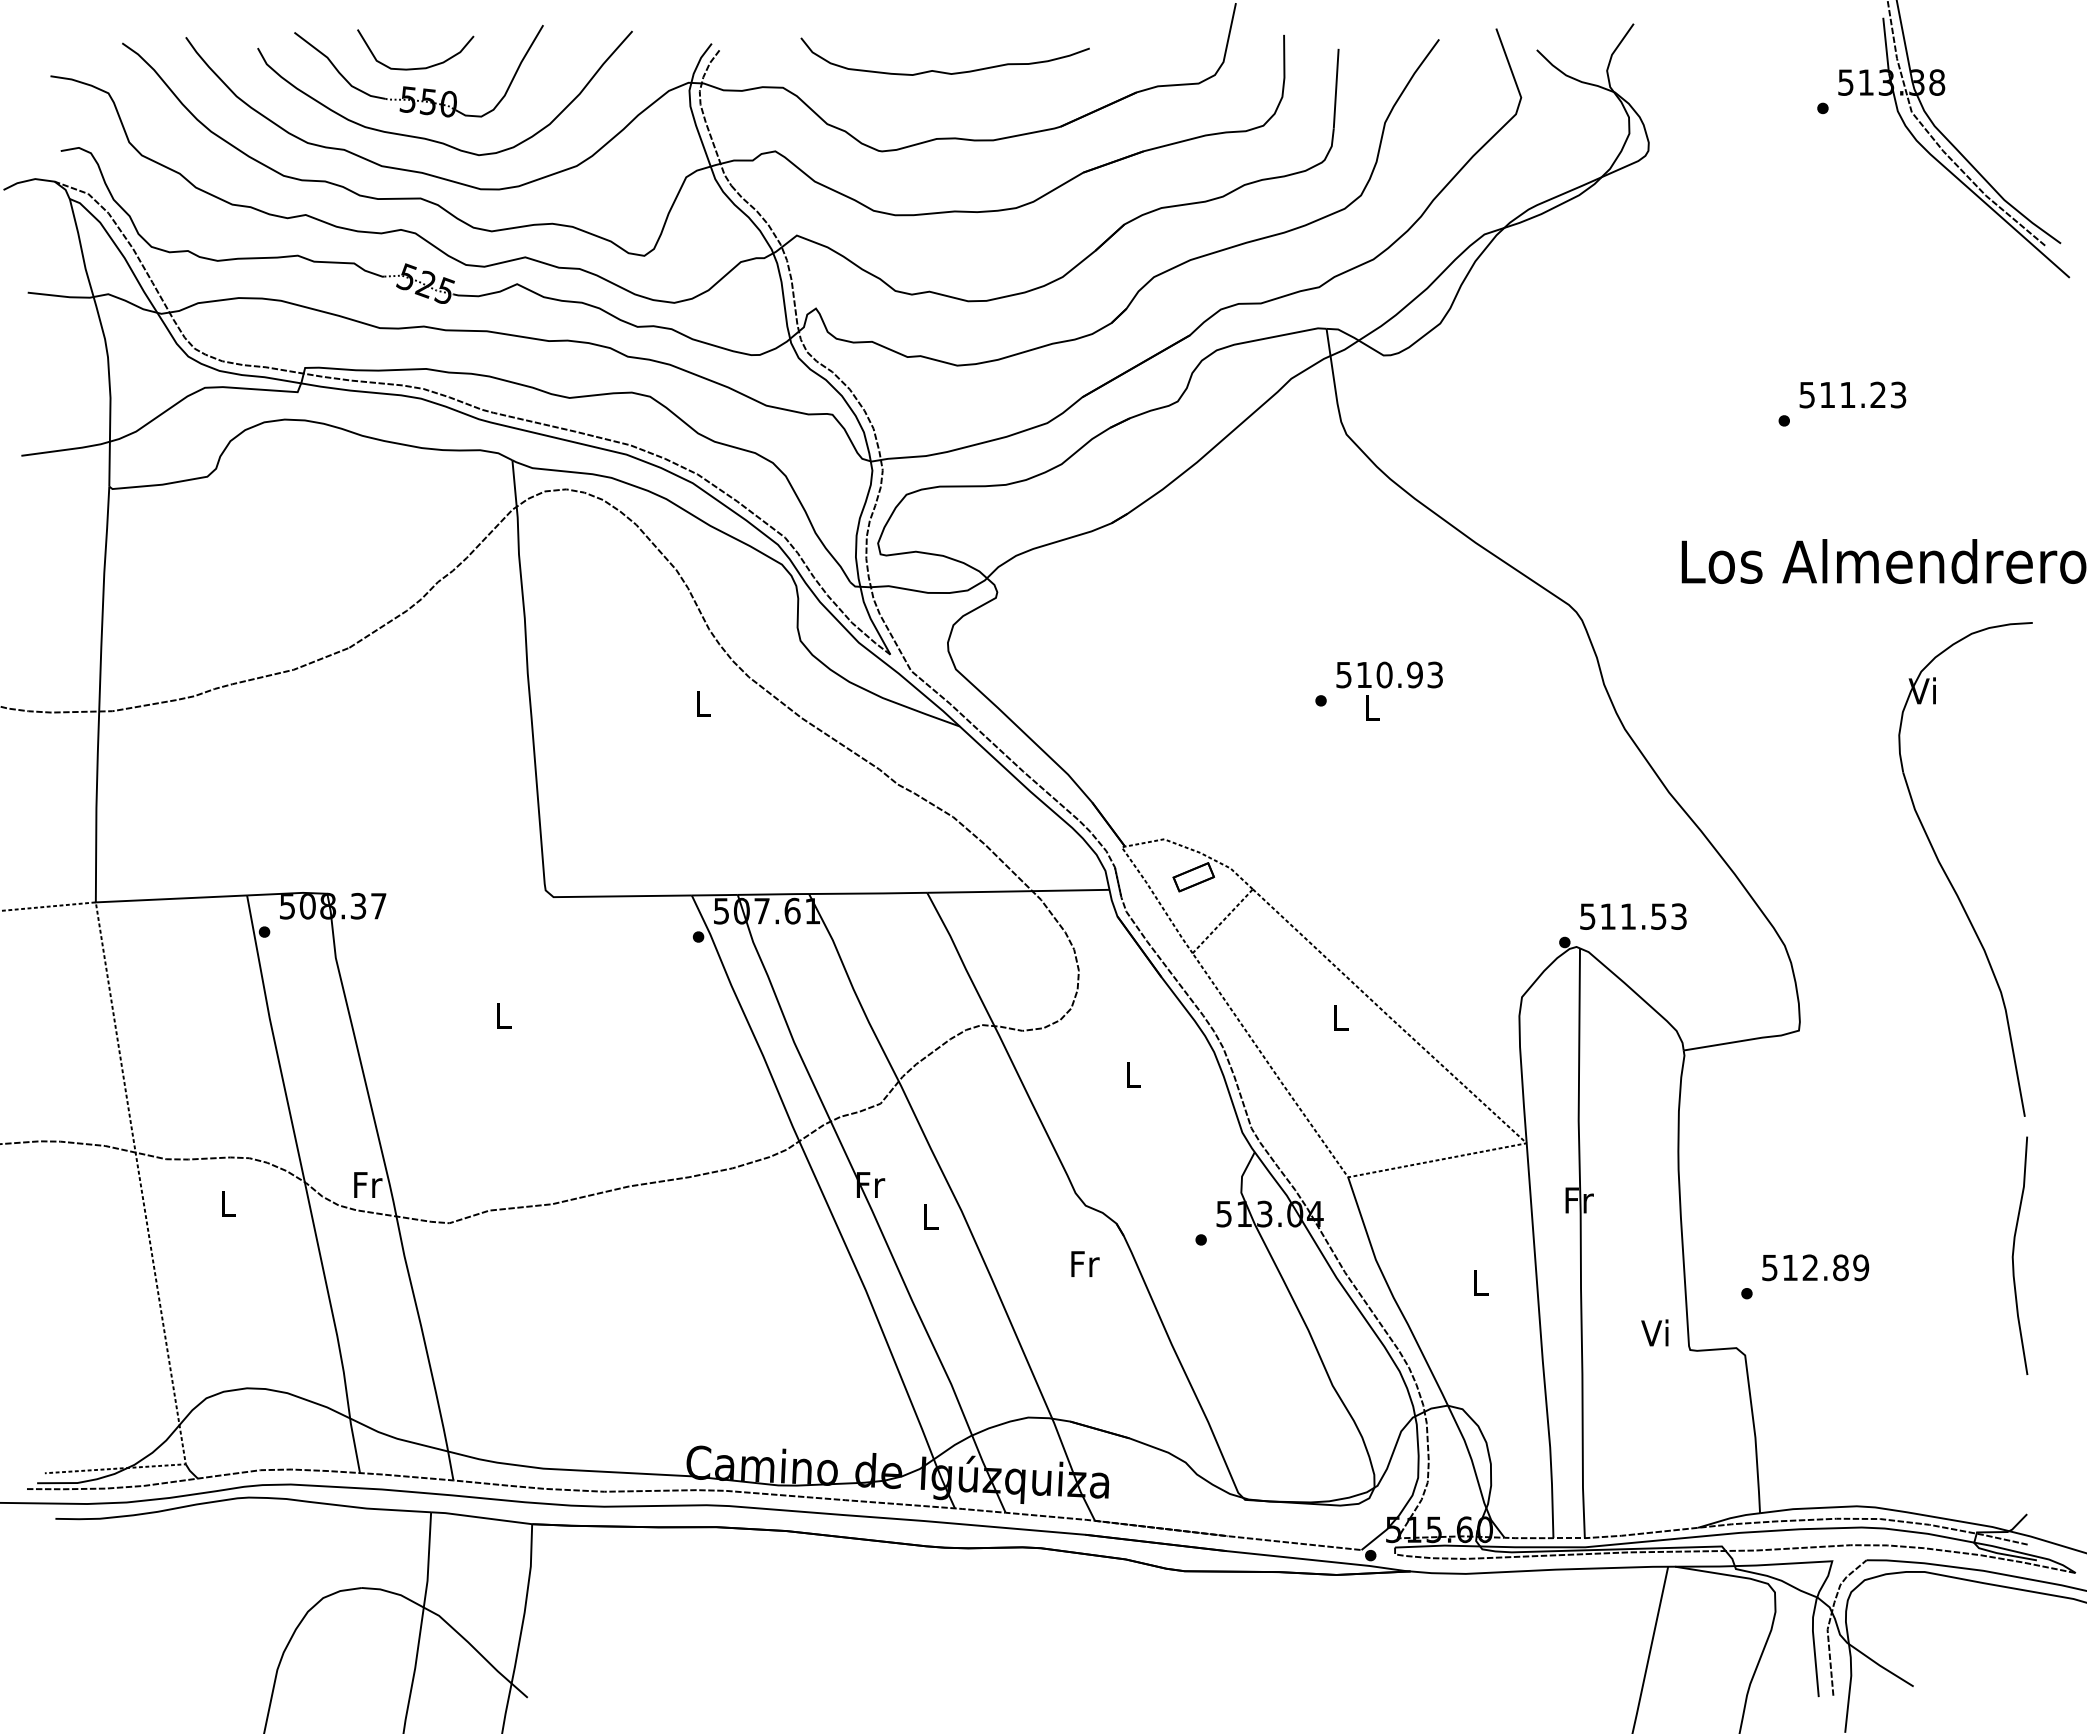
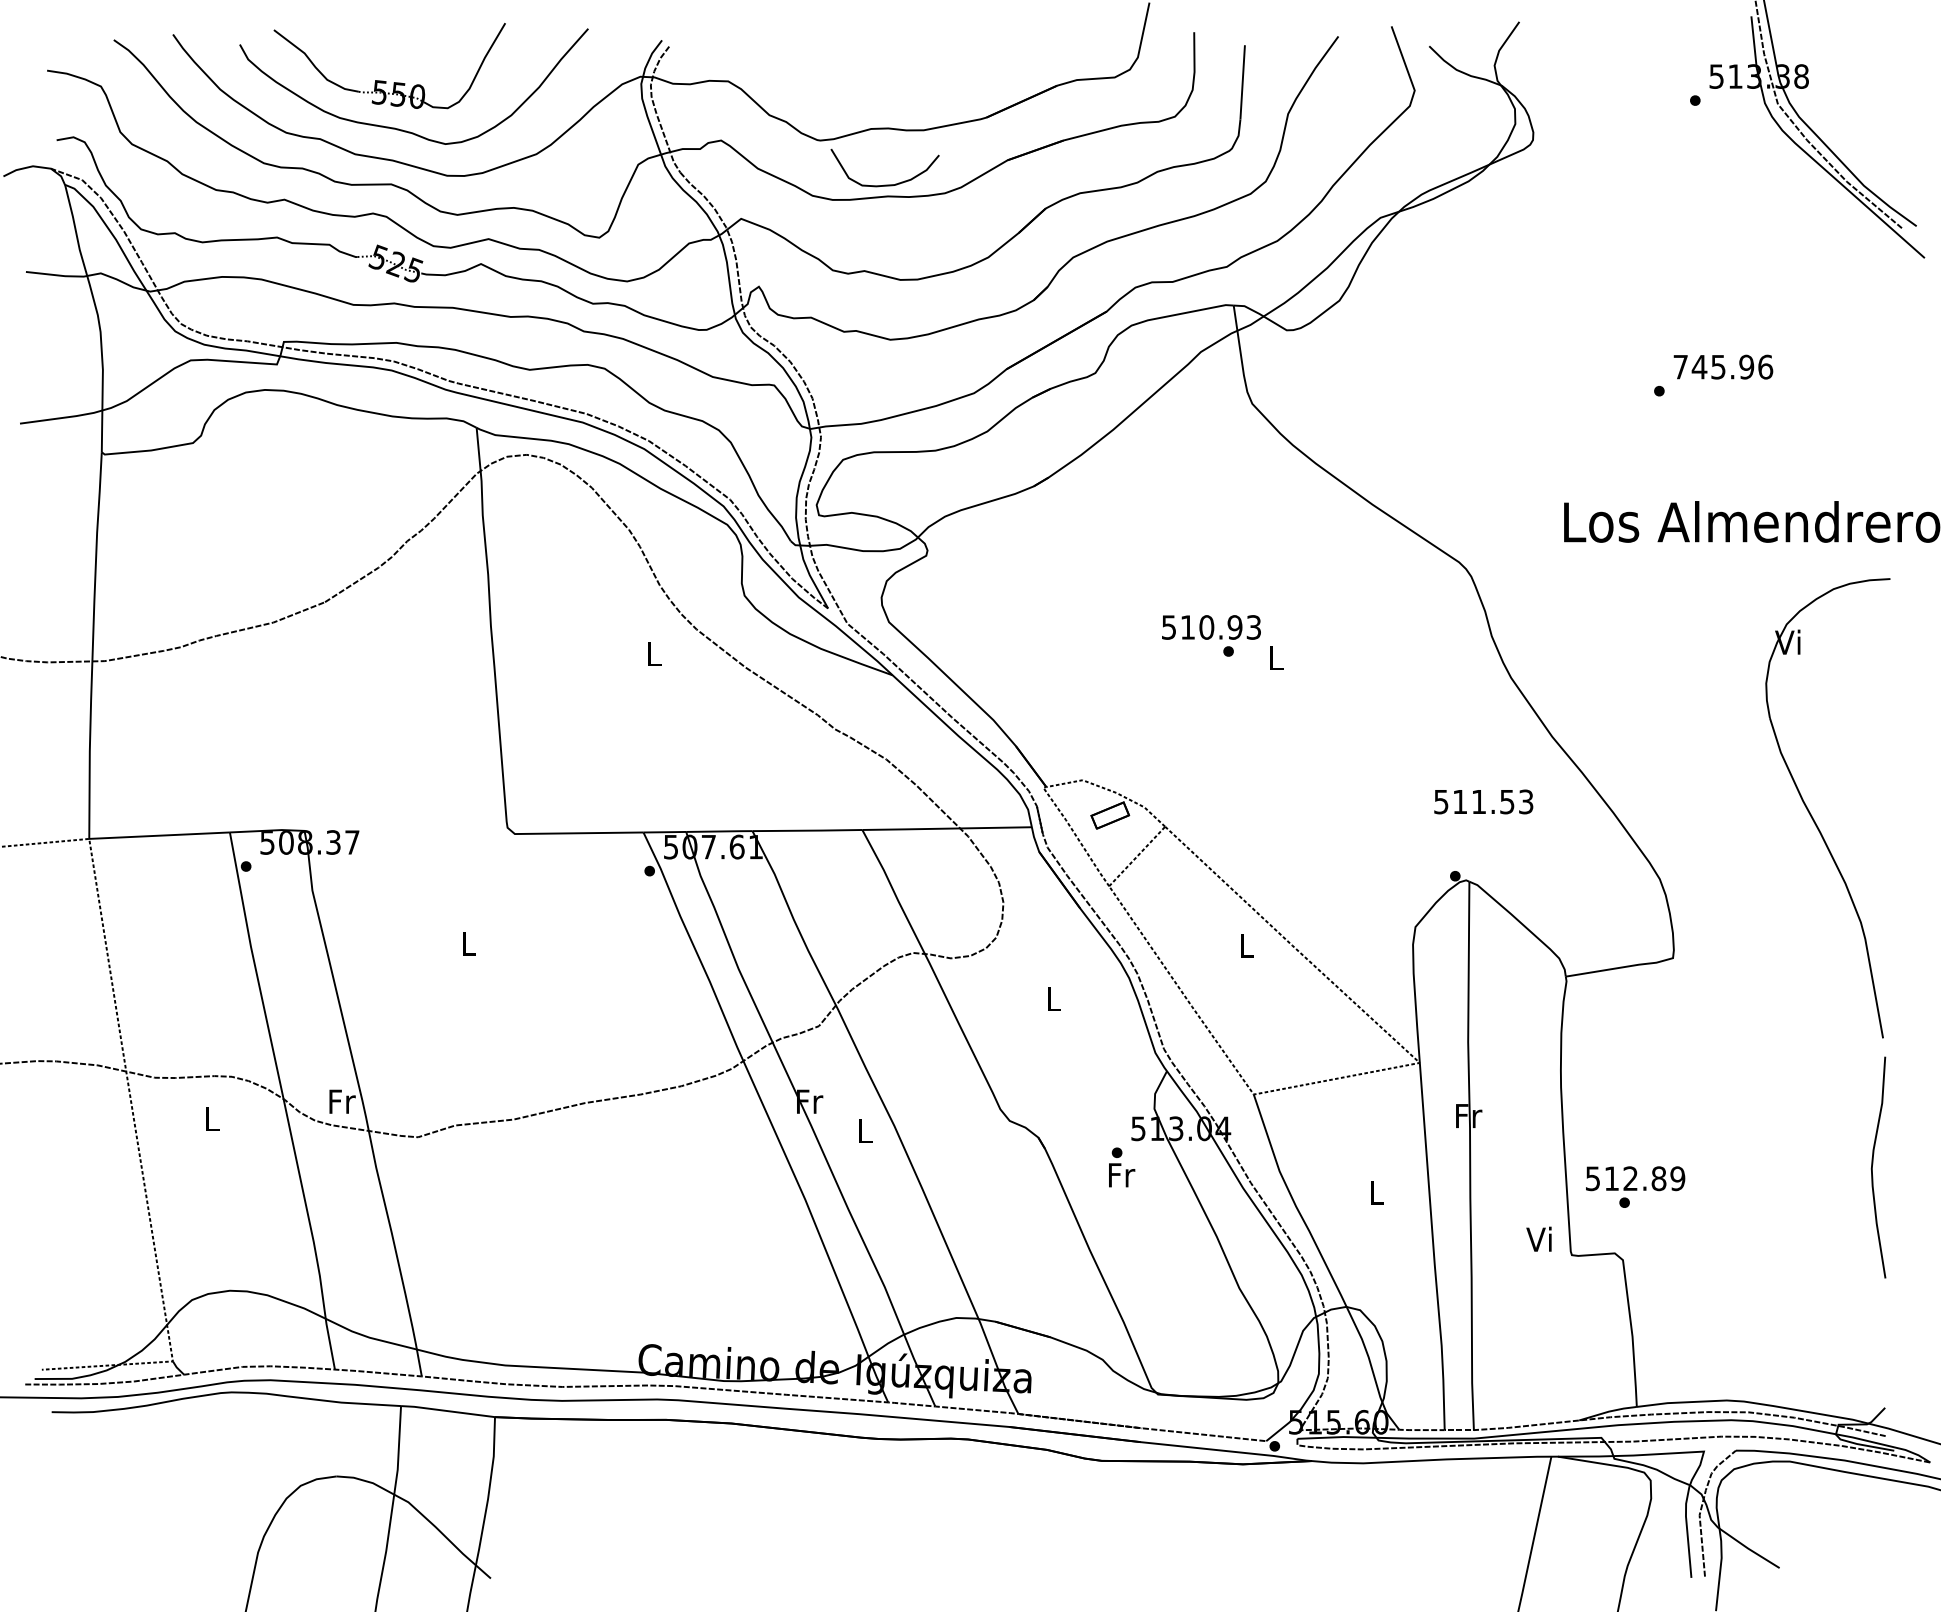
curve: (418, 67) -> (887, 184), moved
curve: (943, 71) -> (877, 66), removed
text: (1852, 394) -> (1722, 366), 511.23 -> 745.96
text: (1389, 674) -> (1211, 626), moved
text: (1633, 916) -> (1483, 801), moved
text: (1085, 1263) -> (1122, 1174), moved
text: (1815, 1267) -> (1635, 1178), moved

